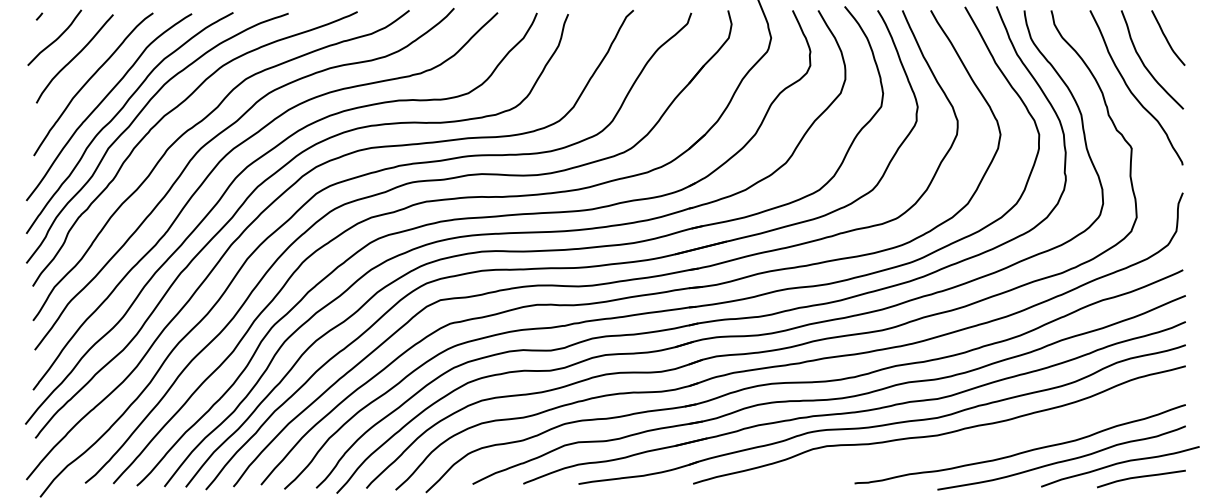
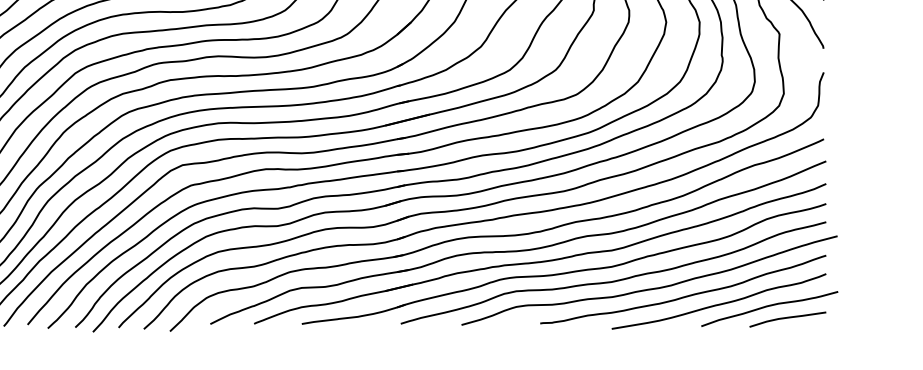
curve: (983, 442) -> (651, 288), added

